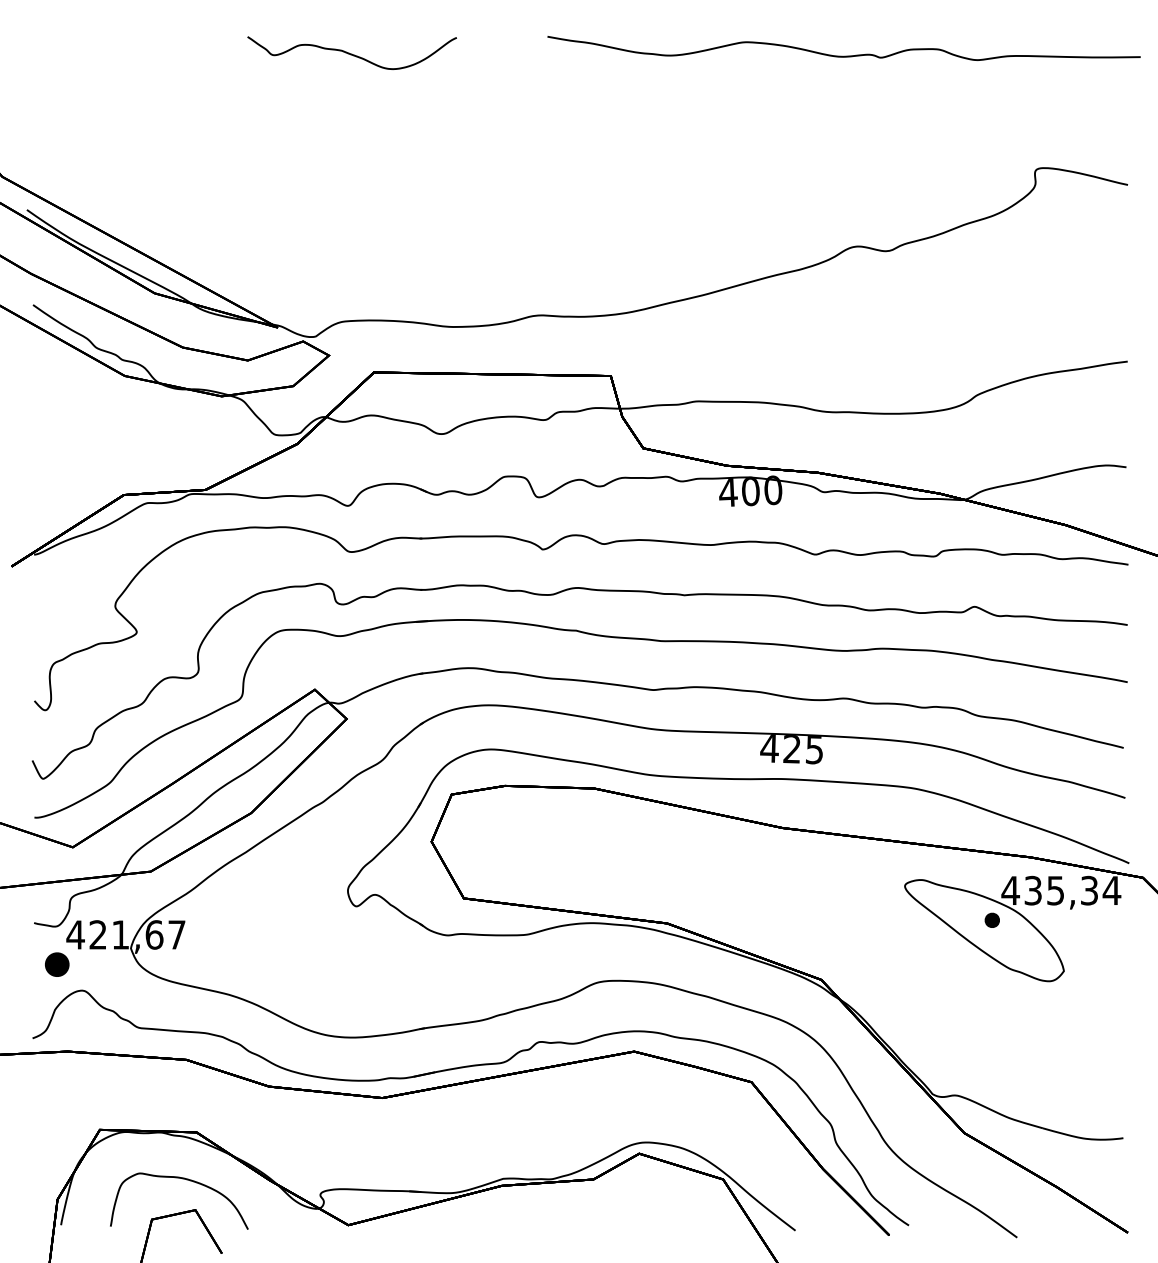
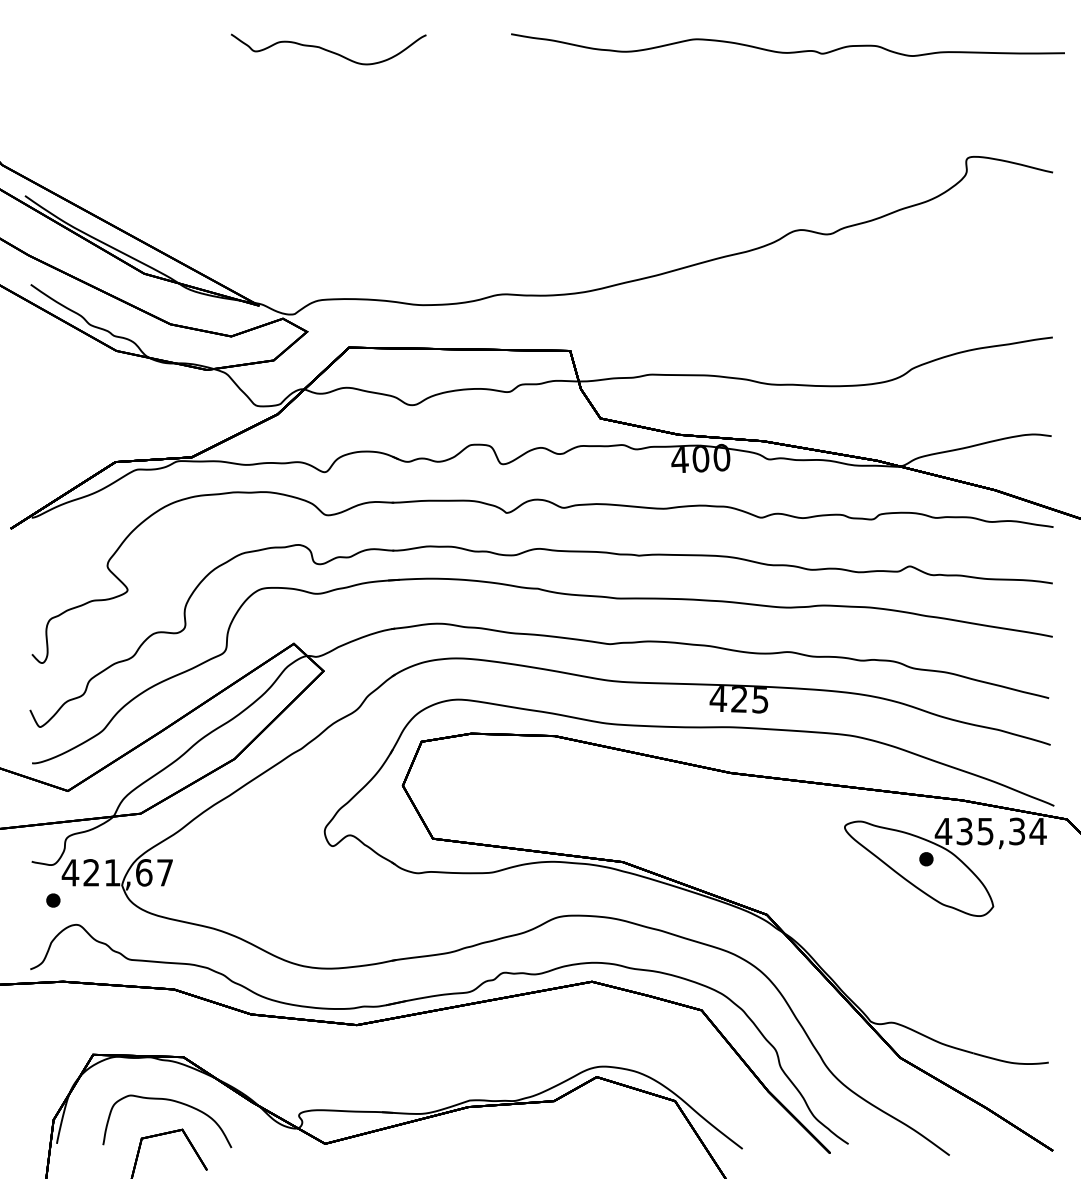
part: (57, 964) -> (53, 900), size x0.62

